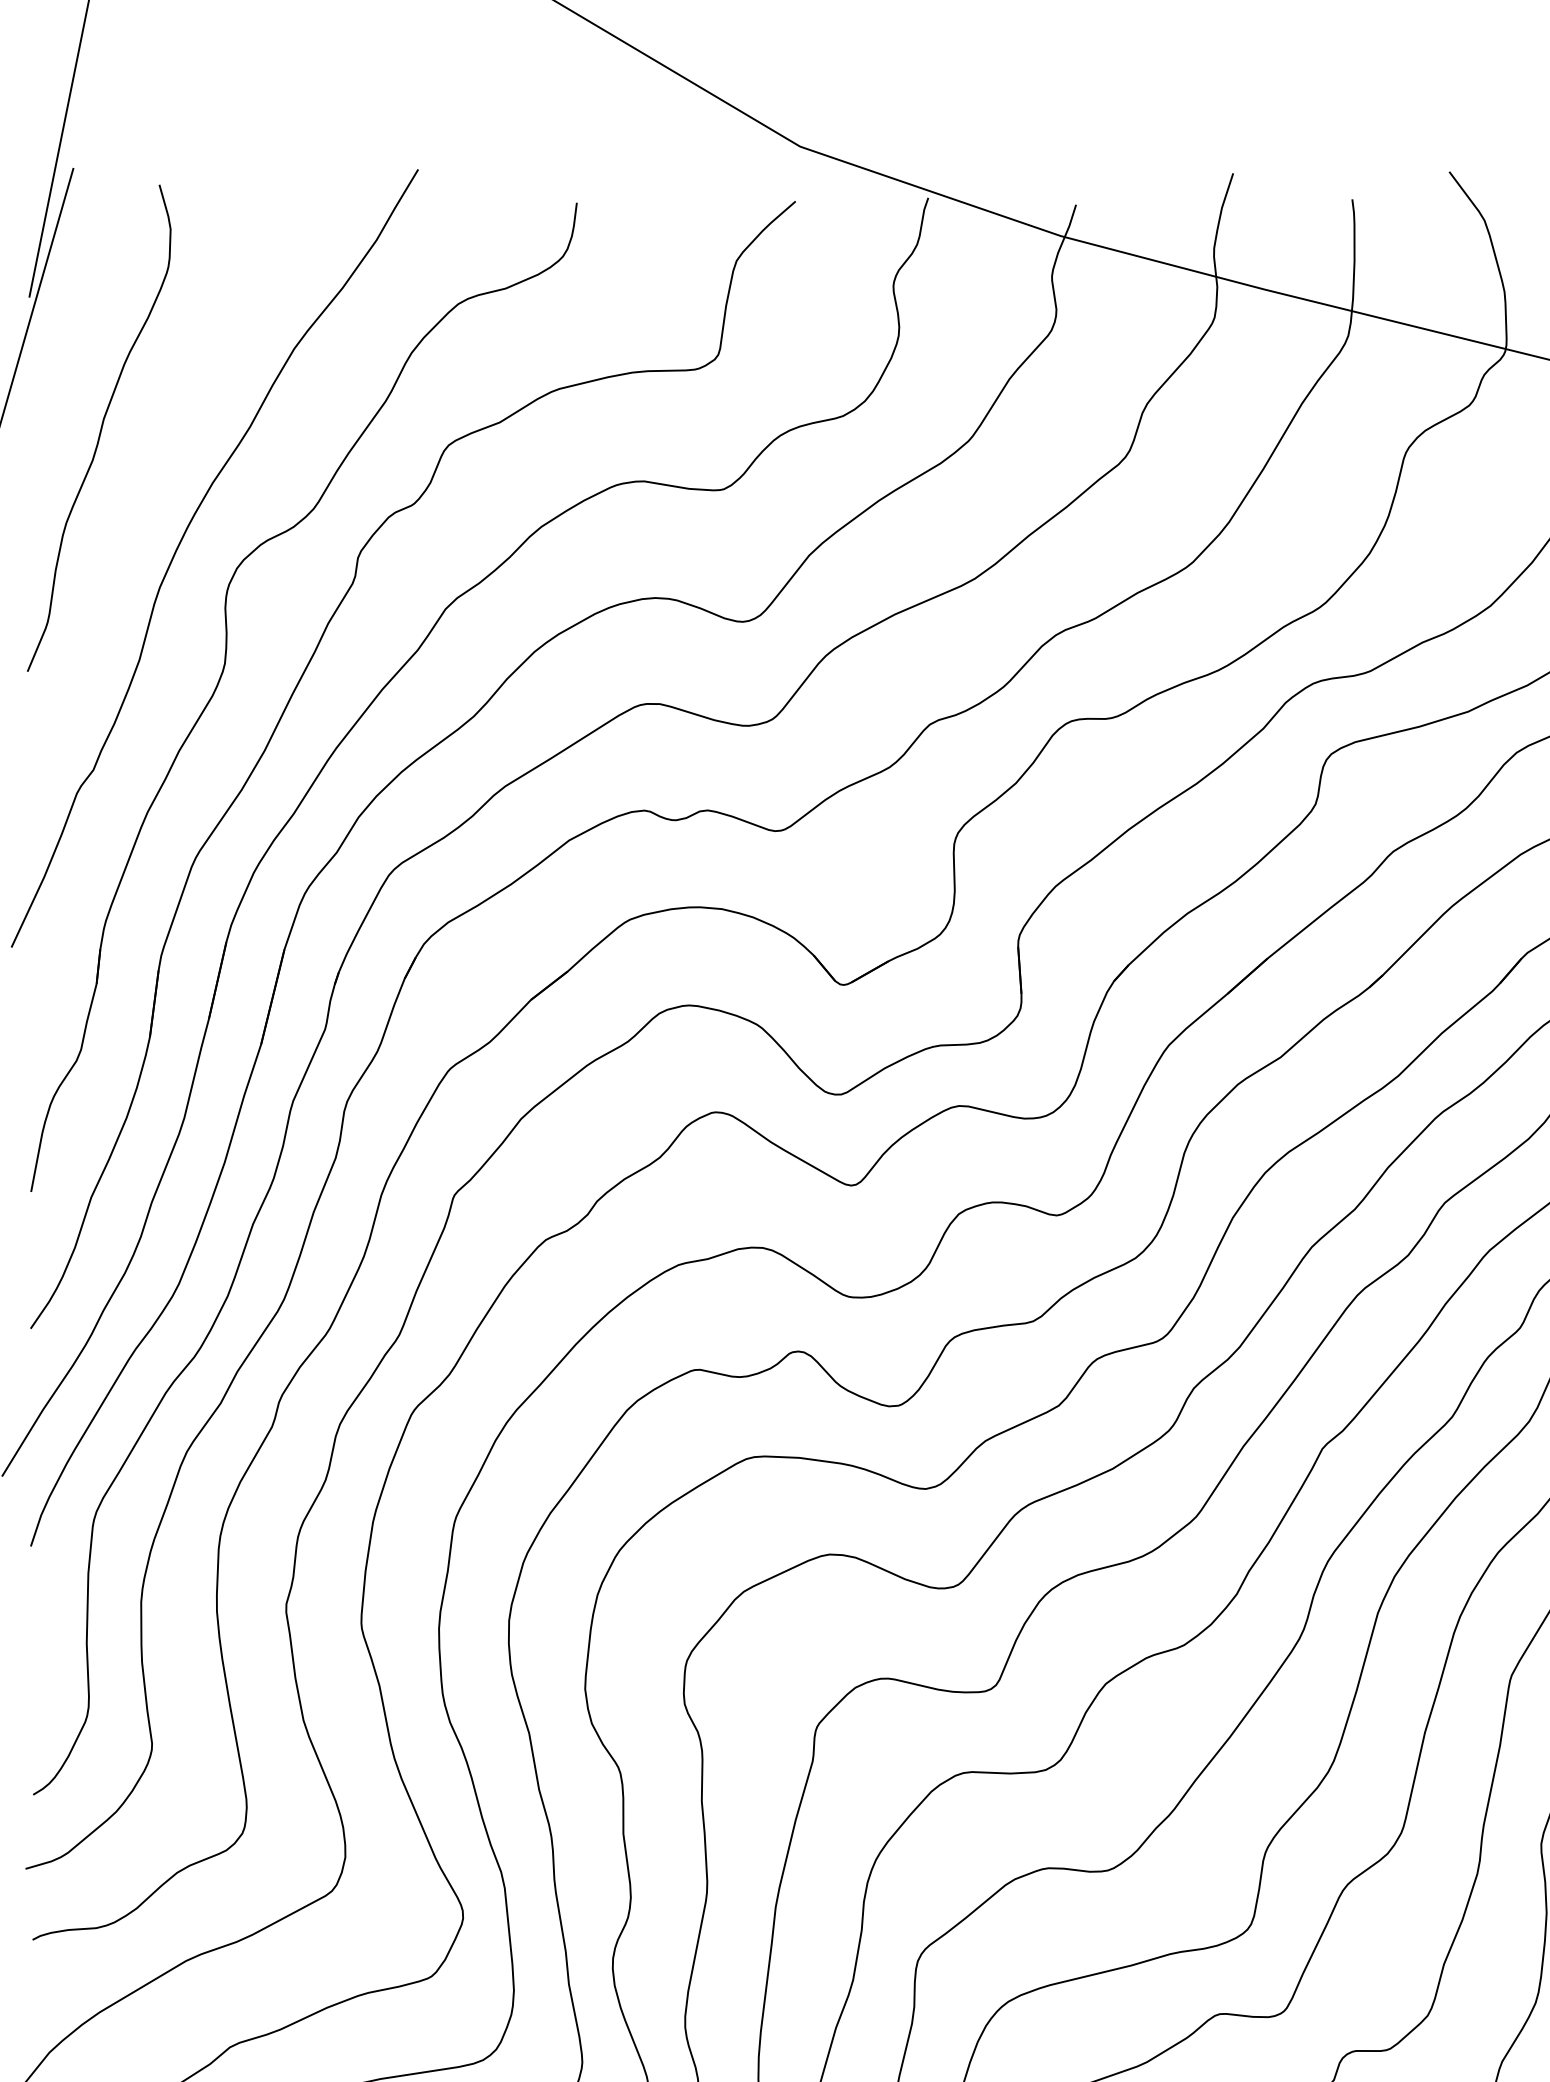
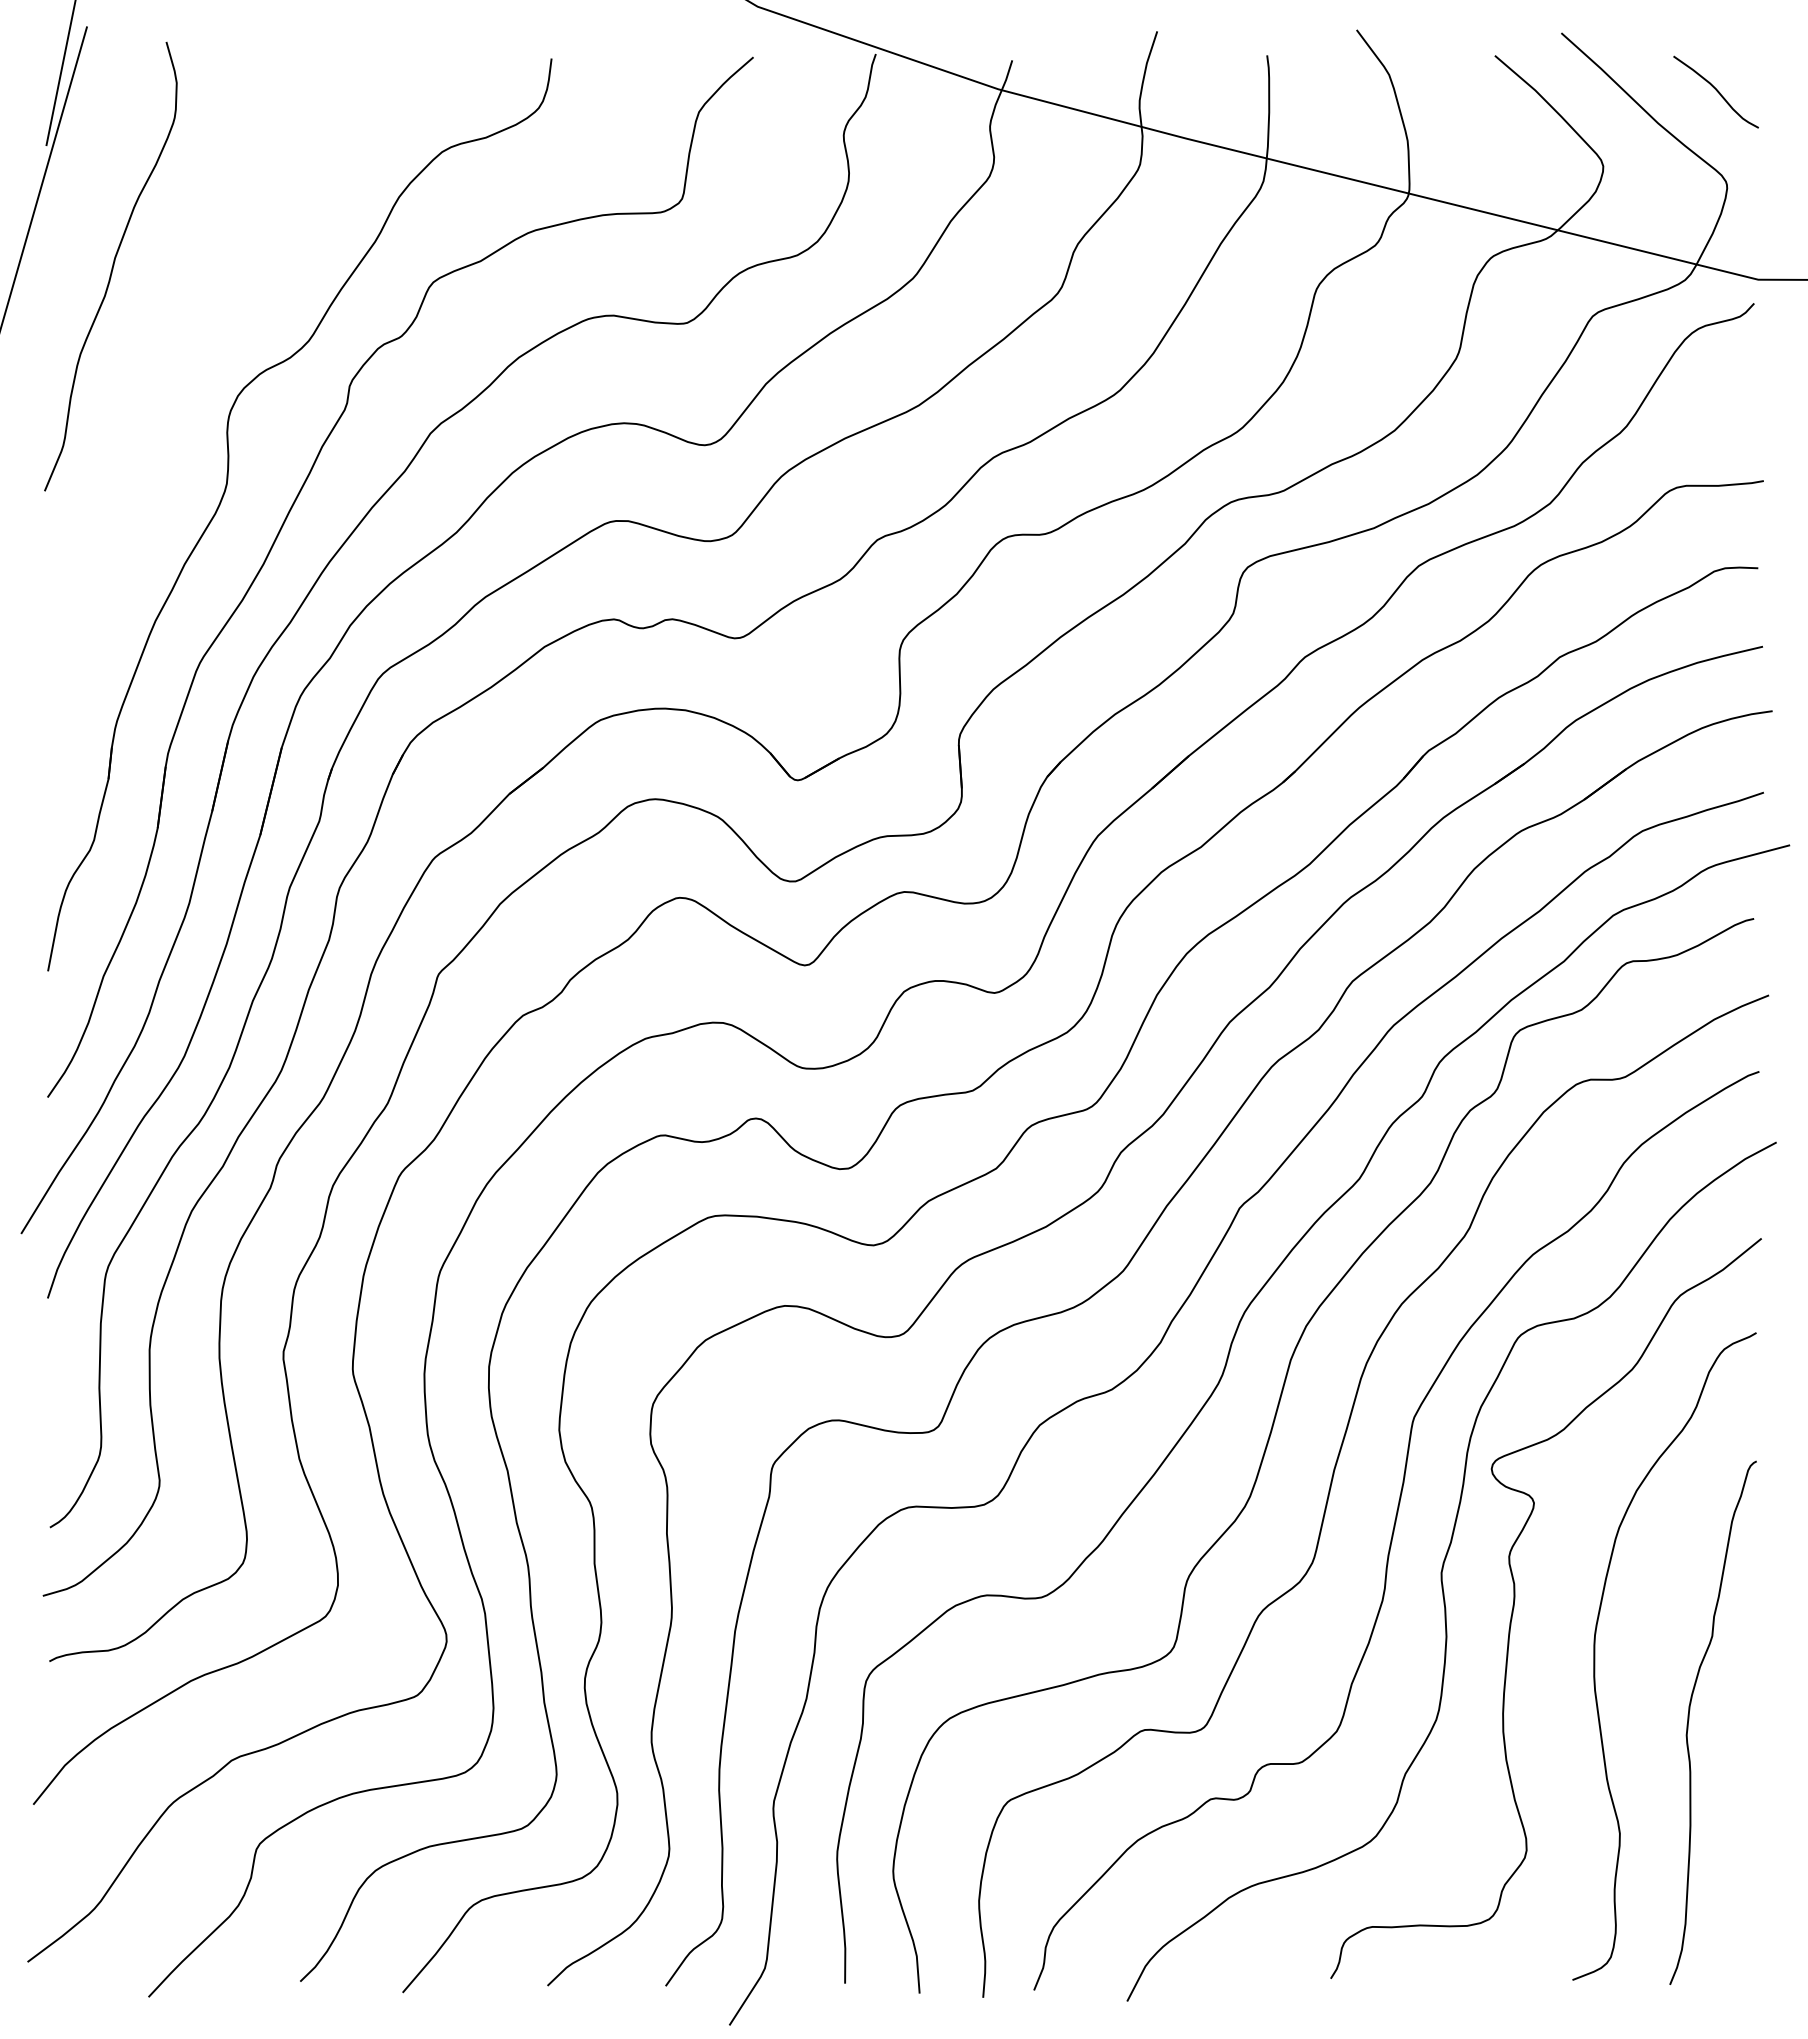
curve: (182, 540) -> (187, 370), removed

